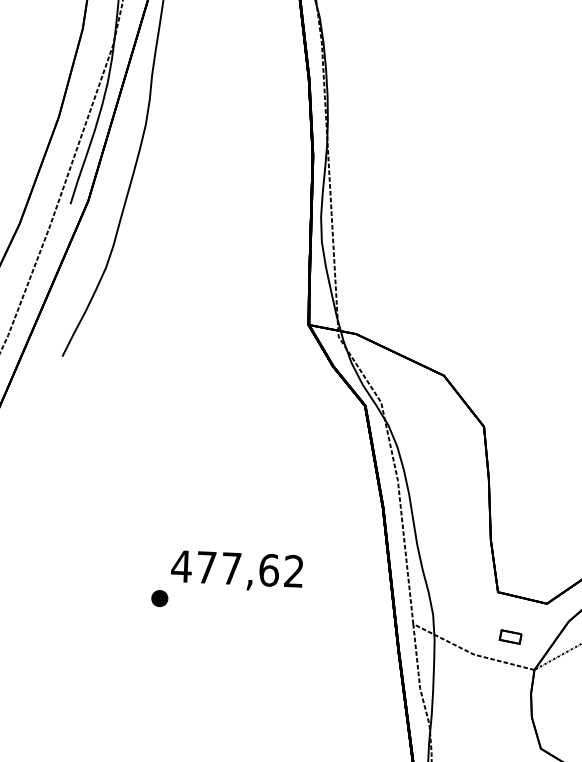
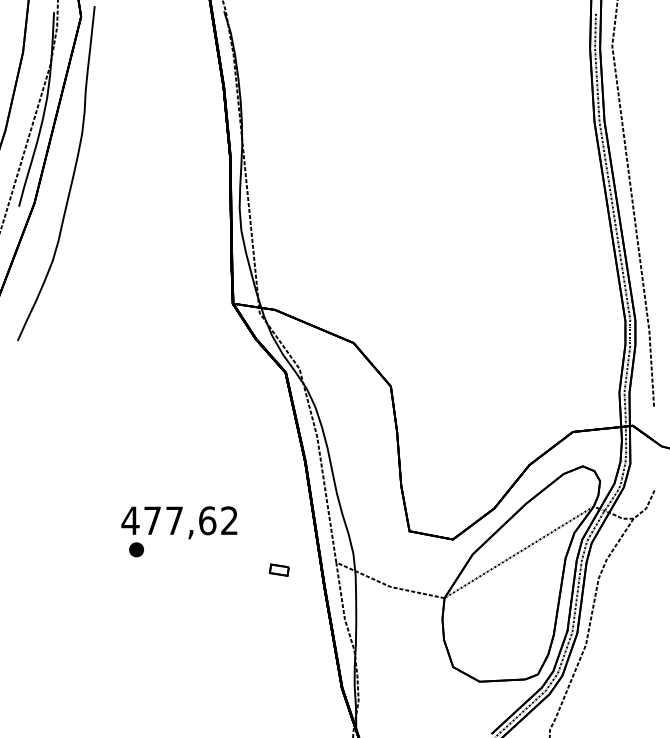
part: (159, 598) -> (136, 549), moved
part: (509, 636) -> (278, 569), moved

